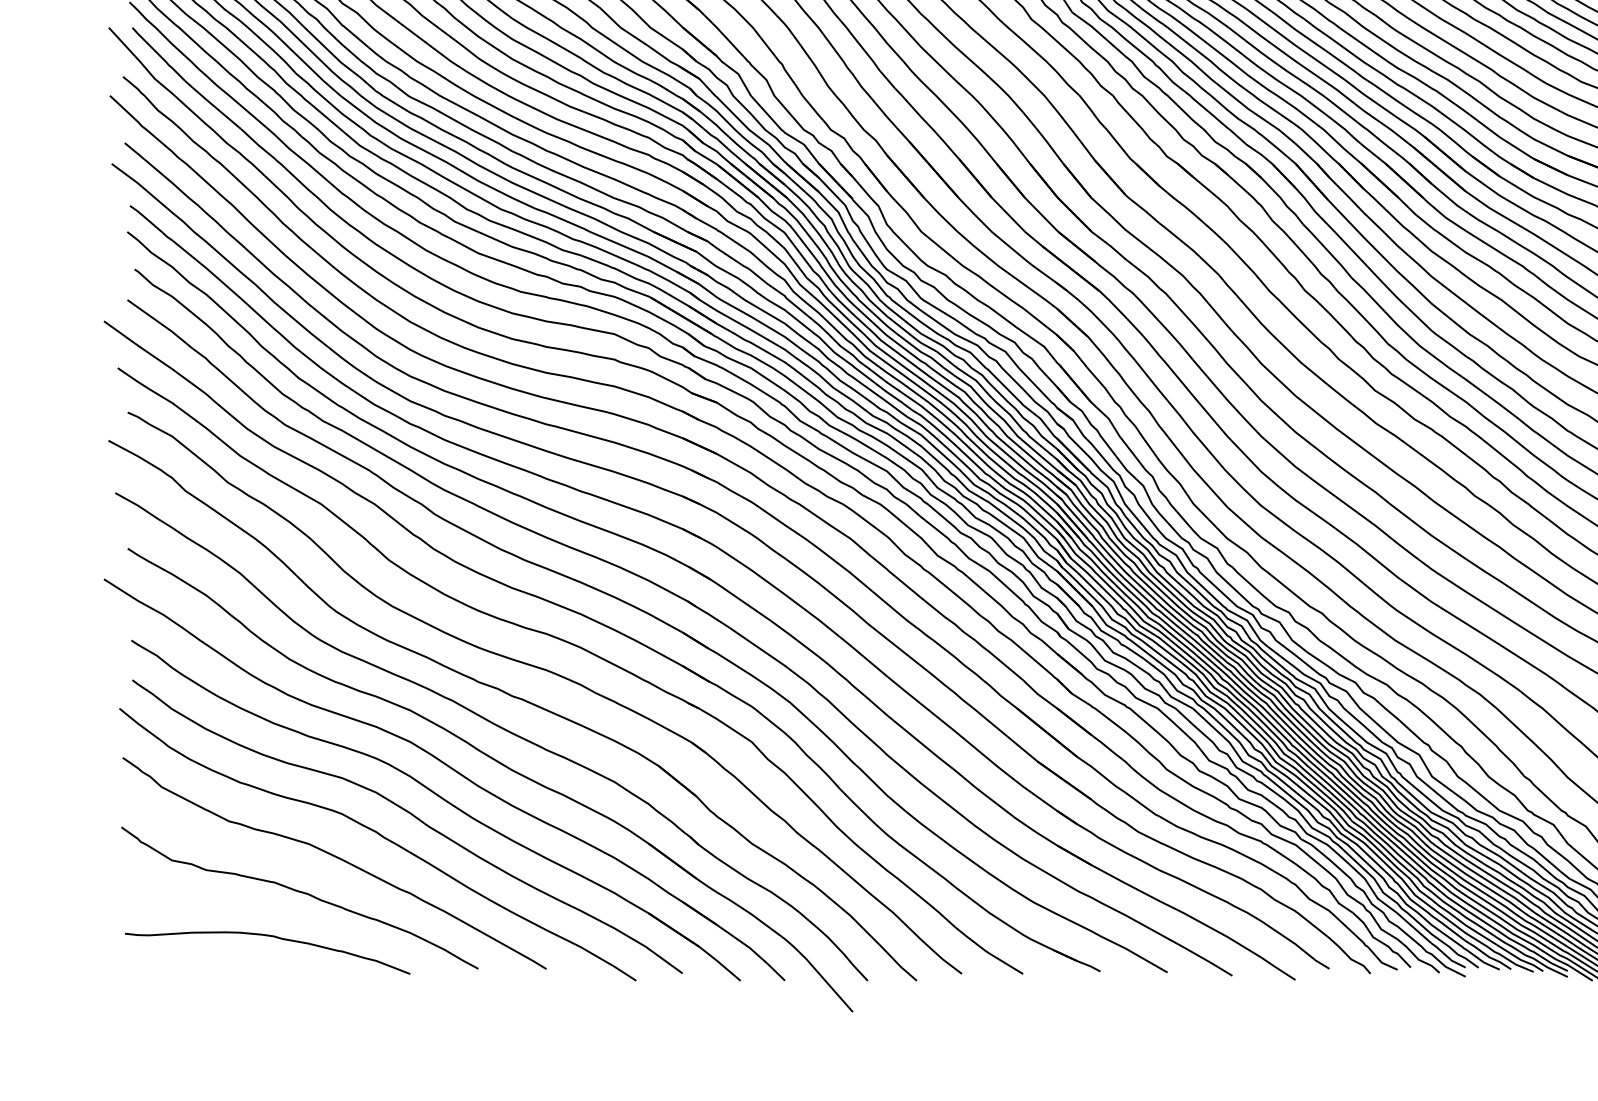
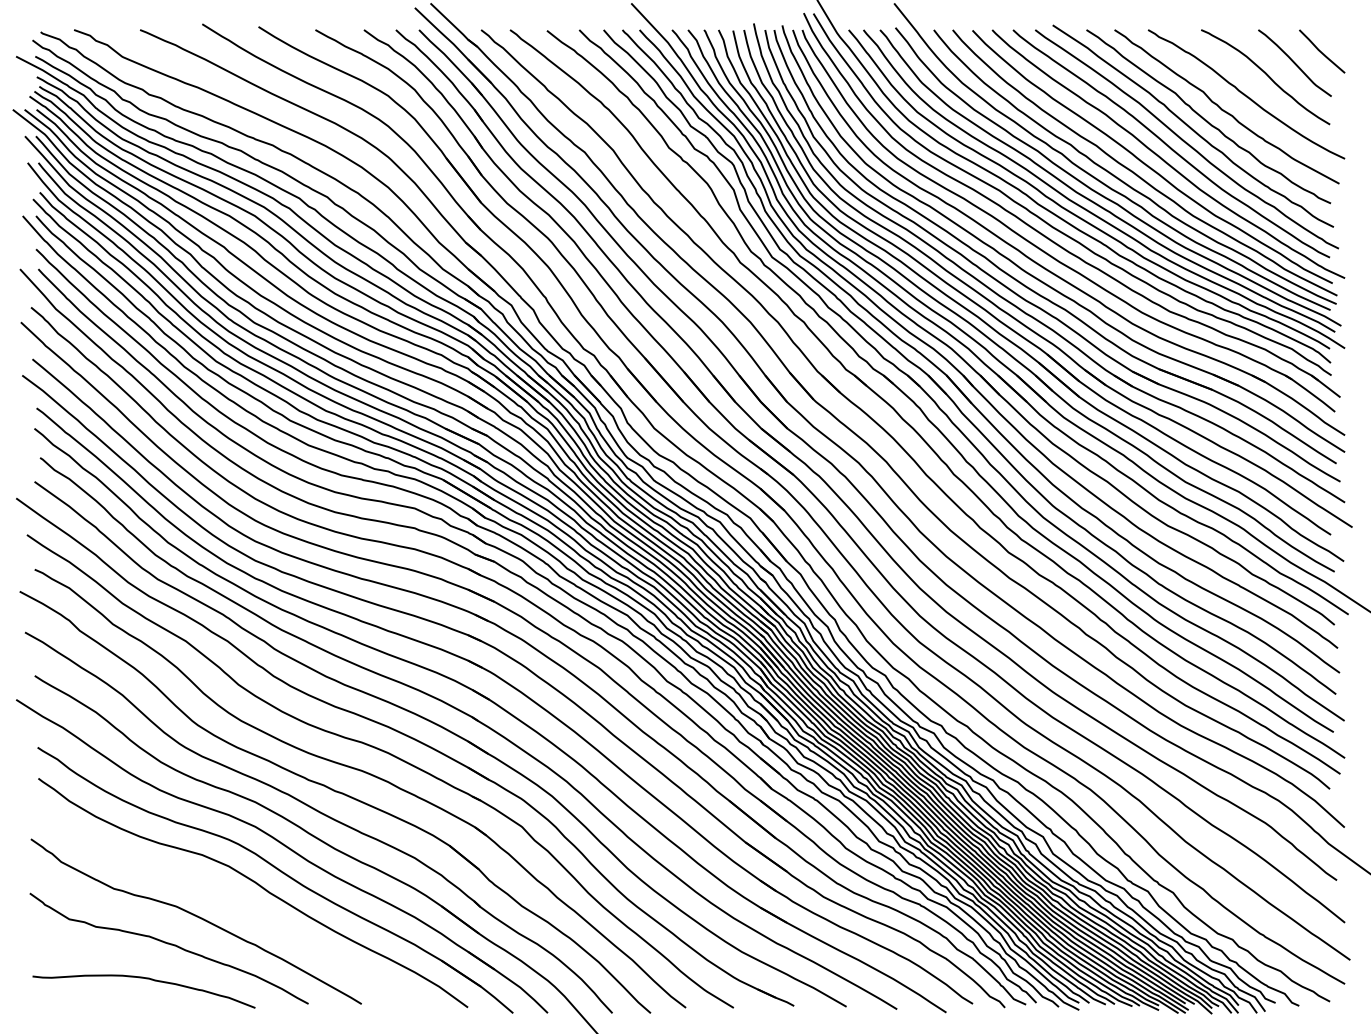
curve: (383, 838) -> (234, 902), removed

